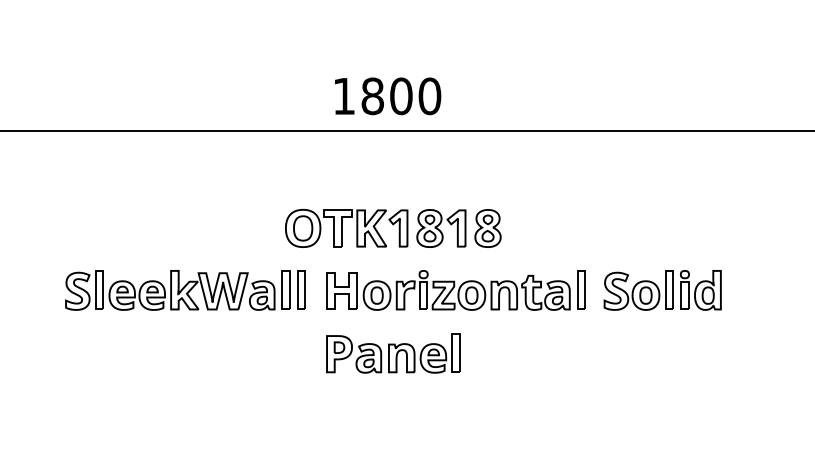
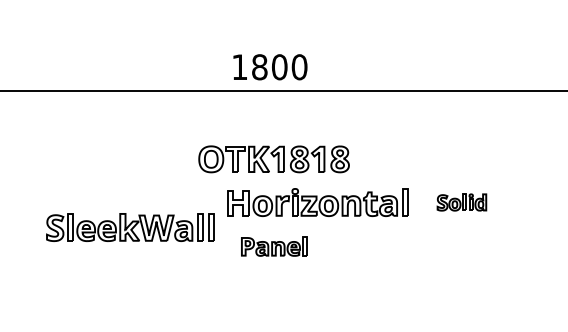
part: (185, 290) -> (130, 227), moved
part: (662, 290) -> (461, 202), size x0.6
part: (393, 353) -> (274, 246), size x0.7

